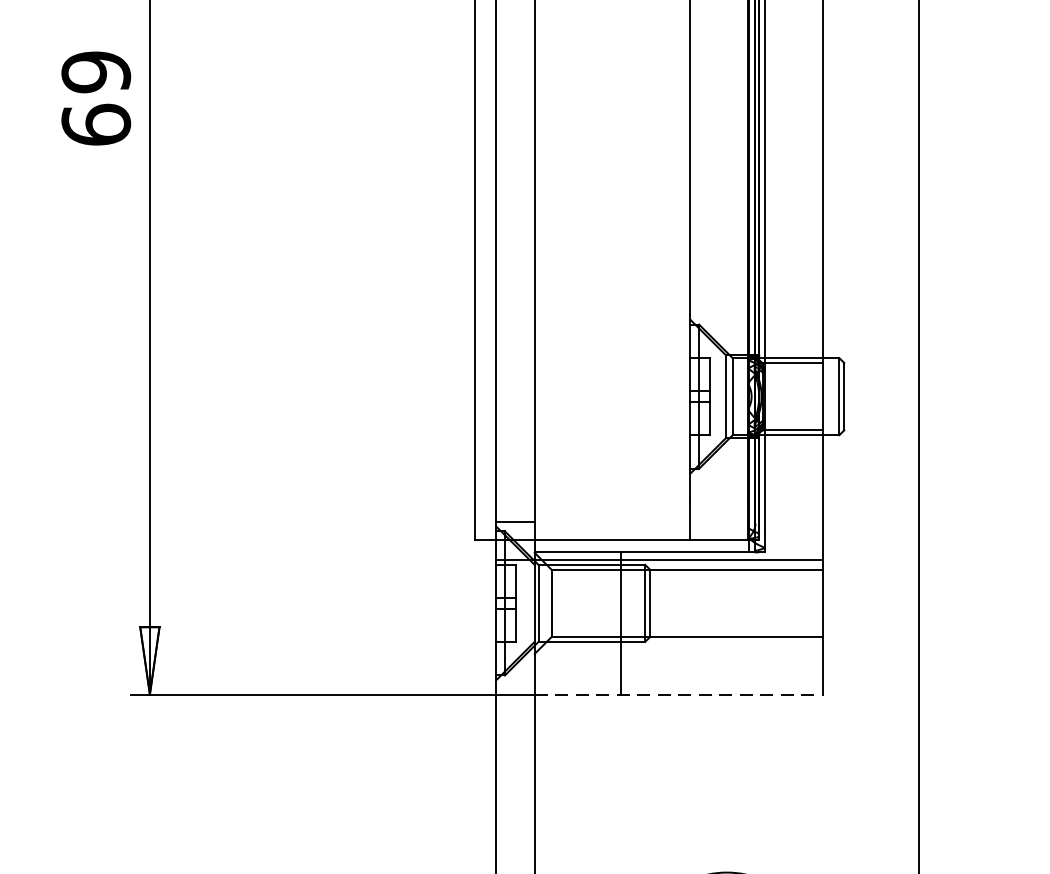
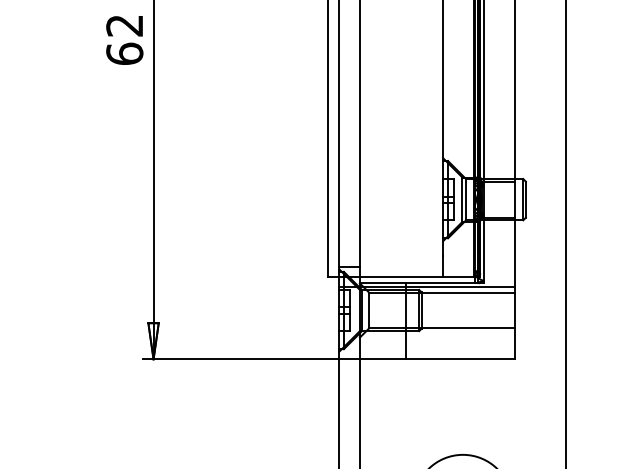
text: (95, 71) -> (124, 25), 69 -> 62
line: (679, 694) -> (437, 359), dashed -> solid

